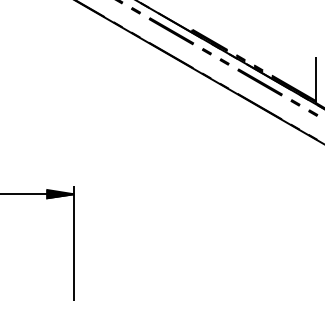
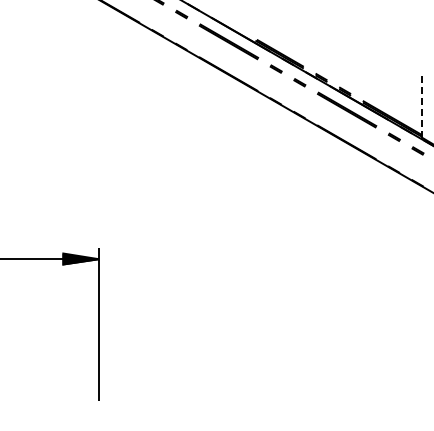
line: (315, 79) -> (421, 106), solid -> dashed

